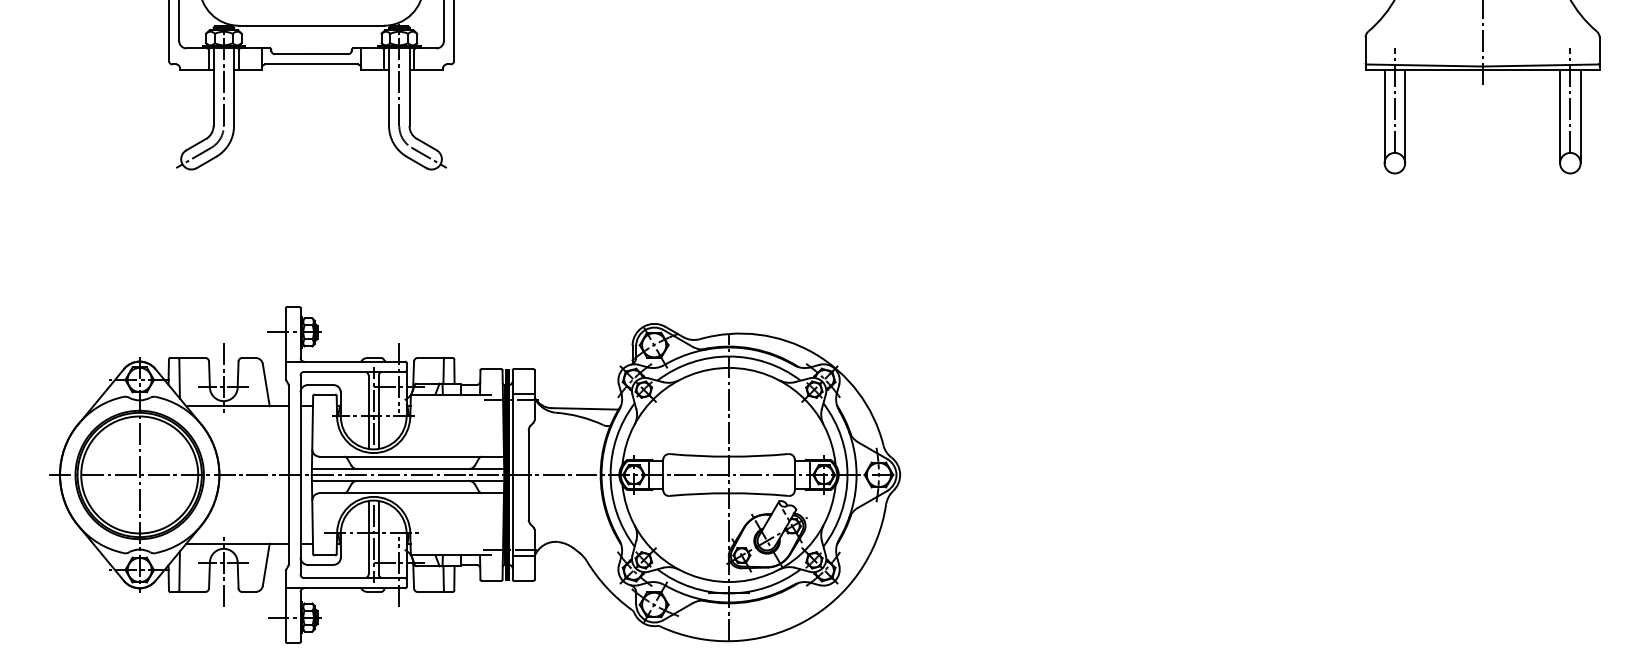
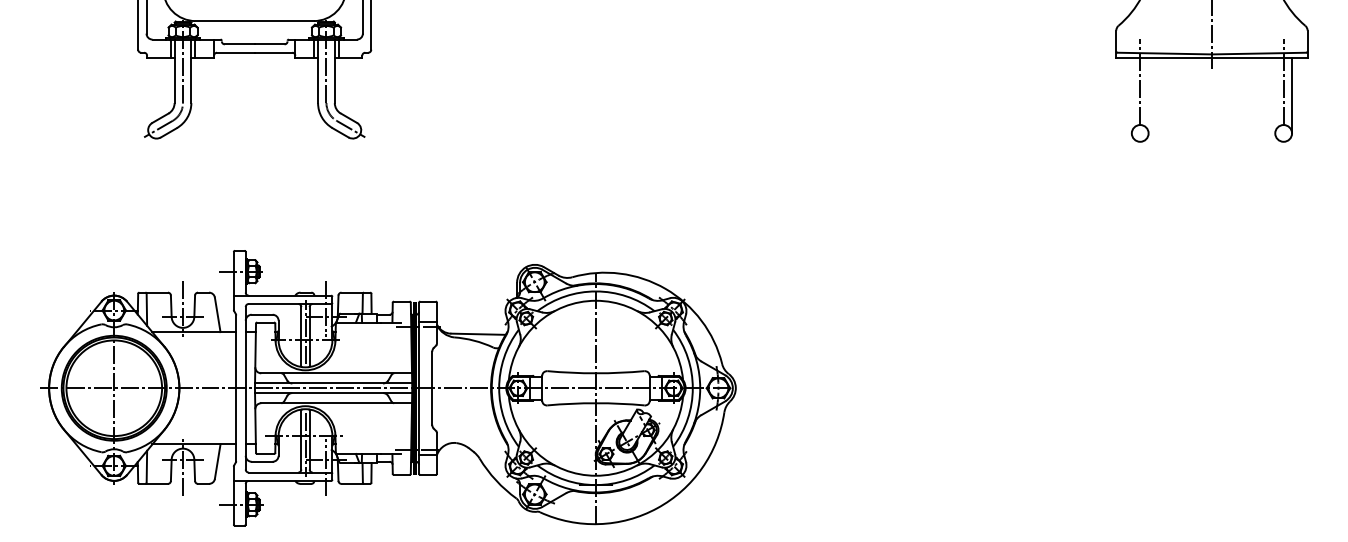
line: (1384, 116) -> (1131, 95), removed
line: (1405, 116) -> (1148, 95), removed
line: (1560, 116) -> (1275, 95), removed

